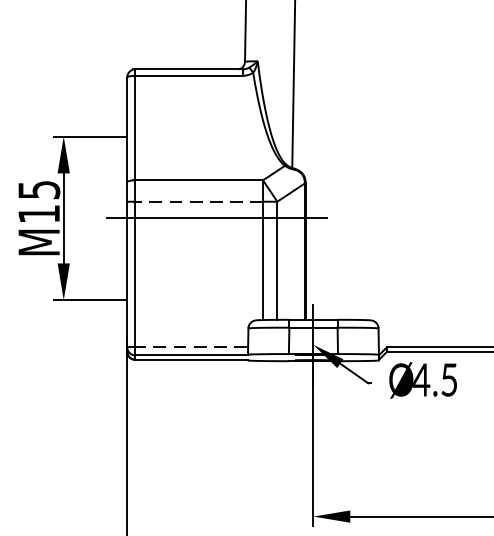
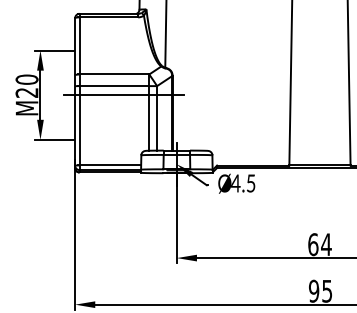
text: (38, 200) -> (26, 85), M15 -> M20
line: (197, 202) -> (113, 86), dashed -> solid
line: (191, 347) -> (110, 165), dashed -> solid

